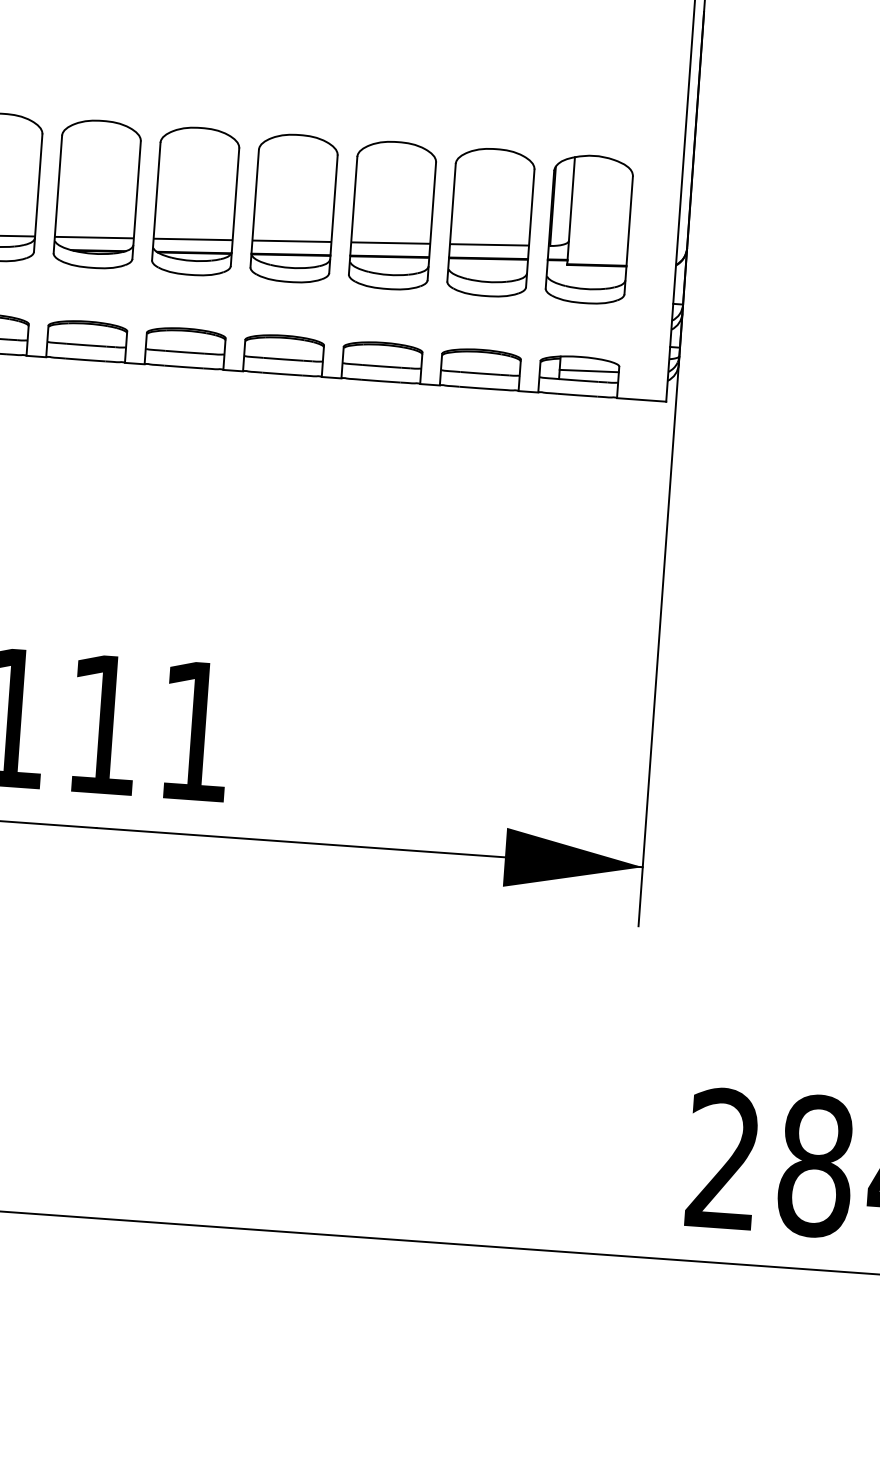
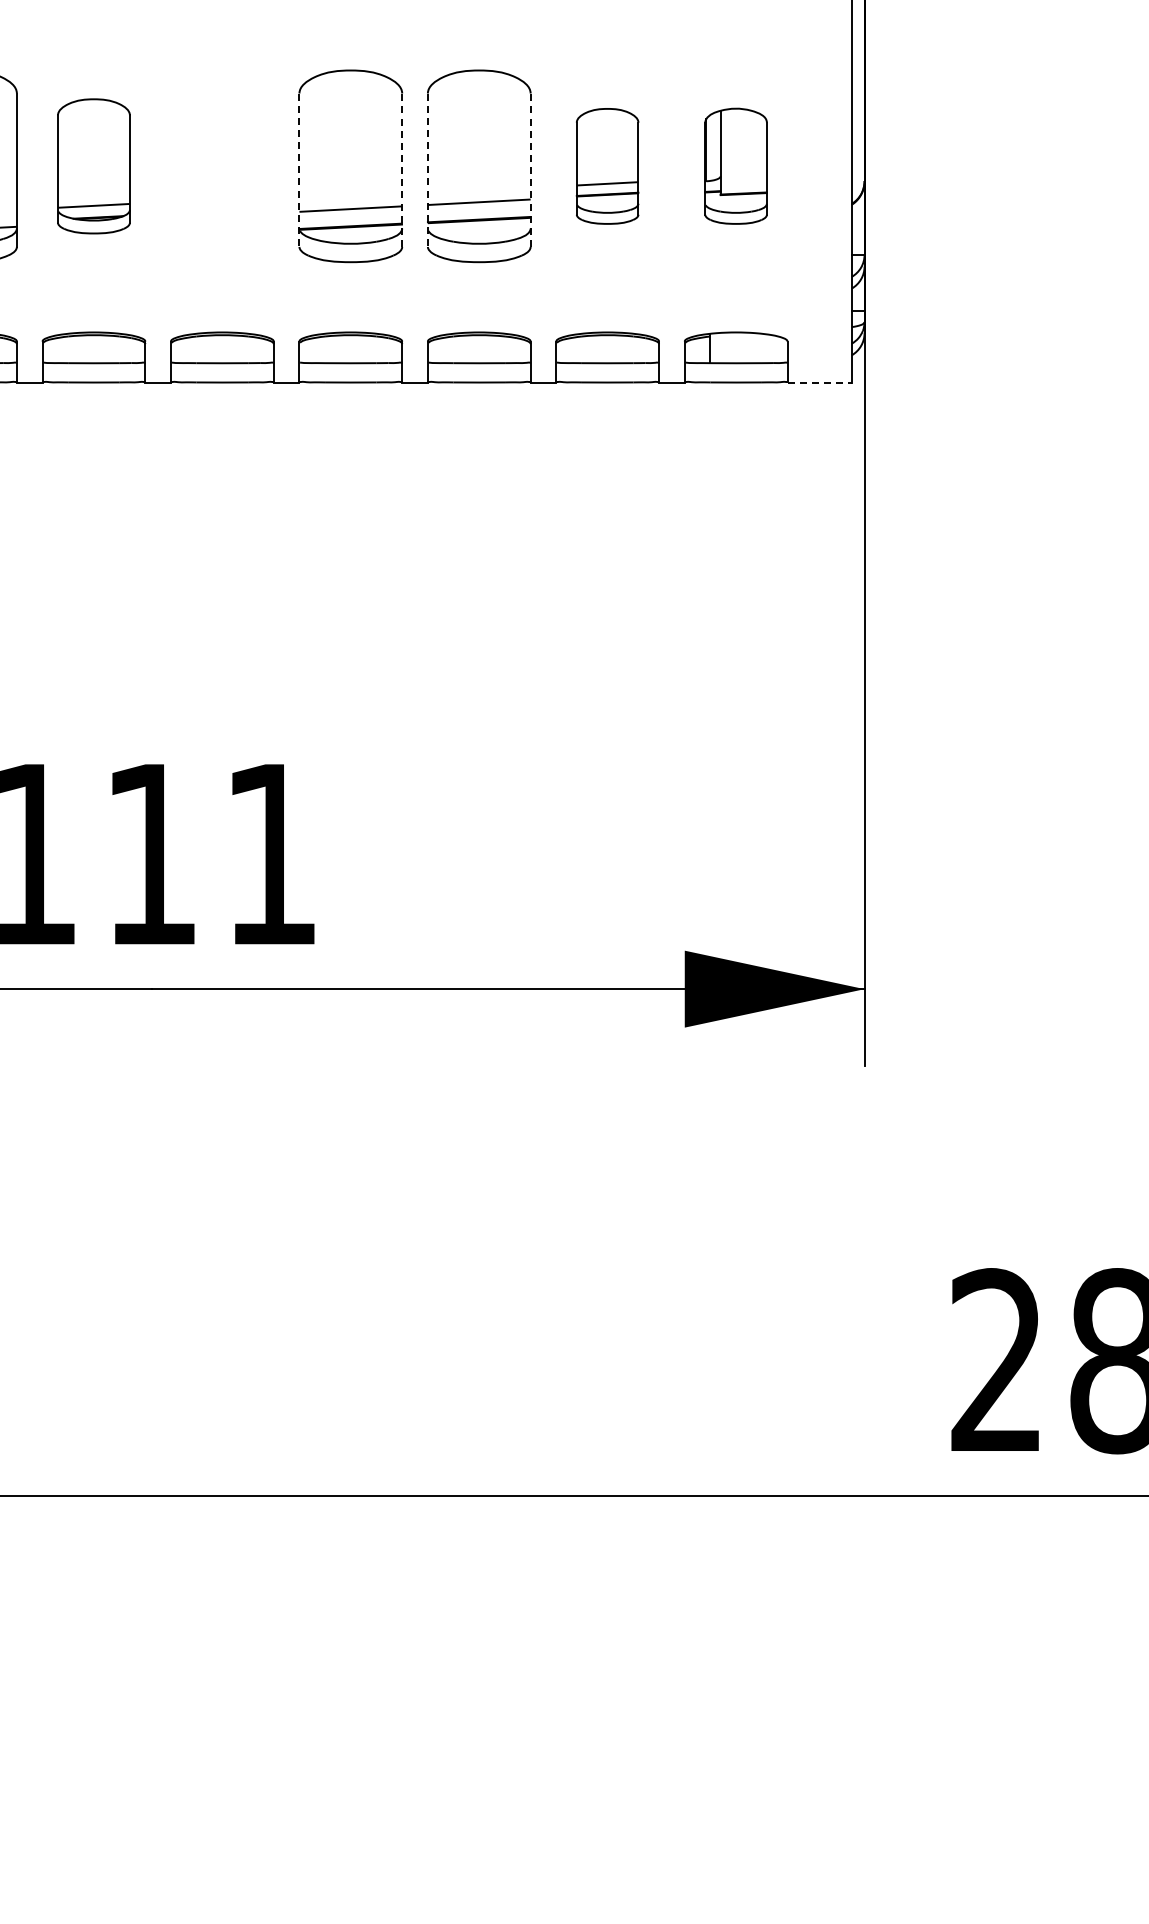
part: (97, 194) -> (93, 166), size x0.7
part: (195, 201) -> (222, 166), removed
line: (254, 208) -> (299, 170), solid -> dashed
line: (333, 214) -> (402, 170), solid -> dashed
line: (352, 215) -> (427, 170), solid -> dashed
line: (431, 221) -> (530, 170), solid -> dashed
part: (490, 222) -> (607, 166), size x0.6
part: (589, 229) -> (735, 166), size x0.6
line: (588, 370) -> (748, 349), removed
line: (642, 399) -> (820, 382), solid -> dashed

